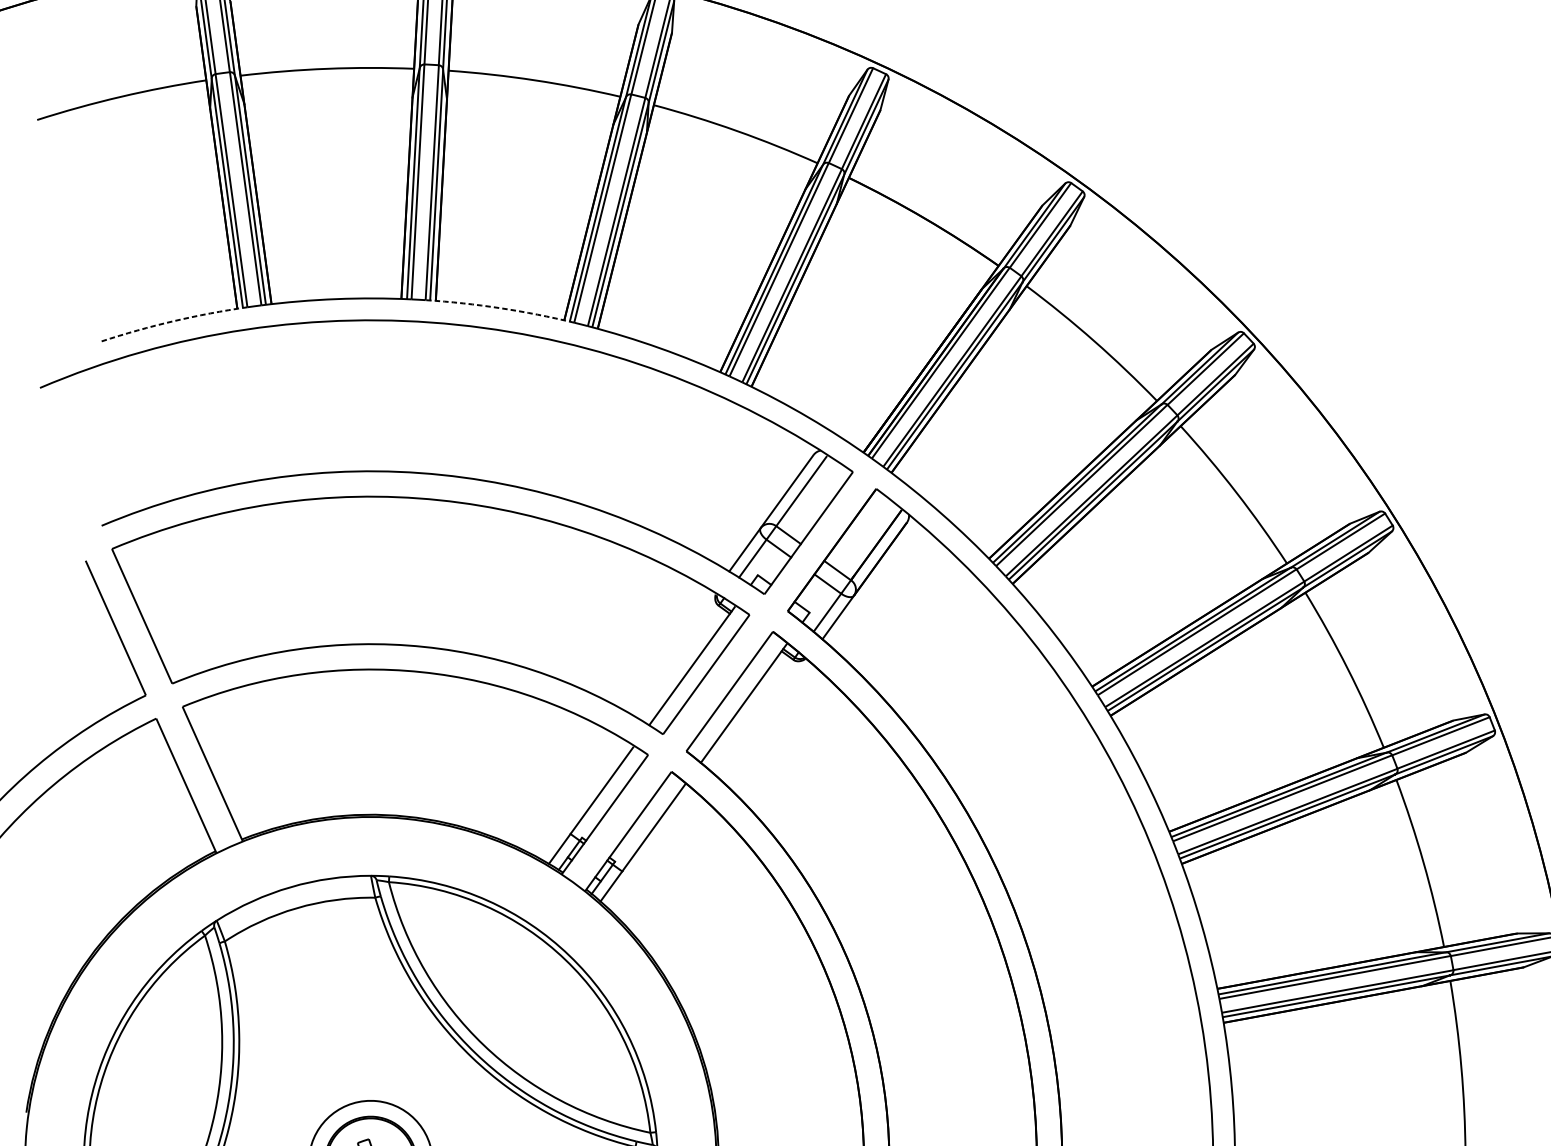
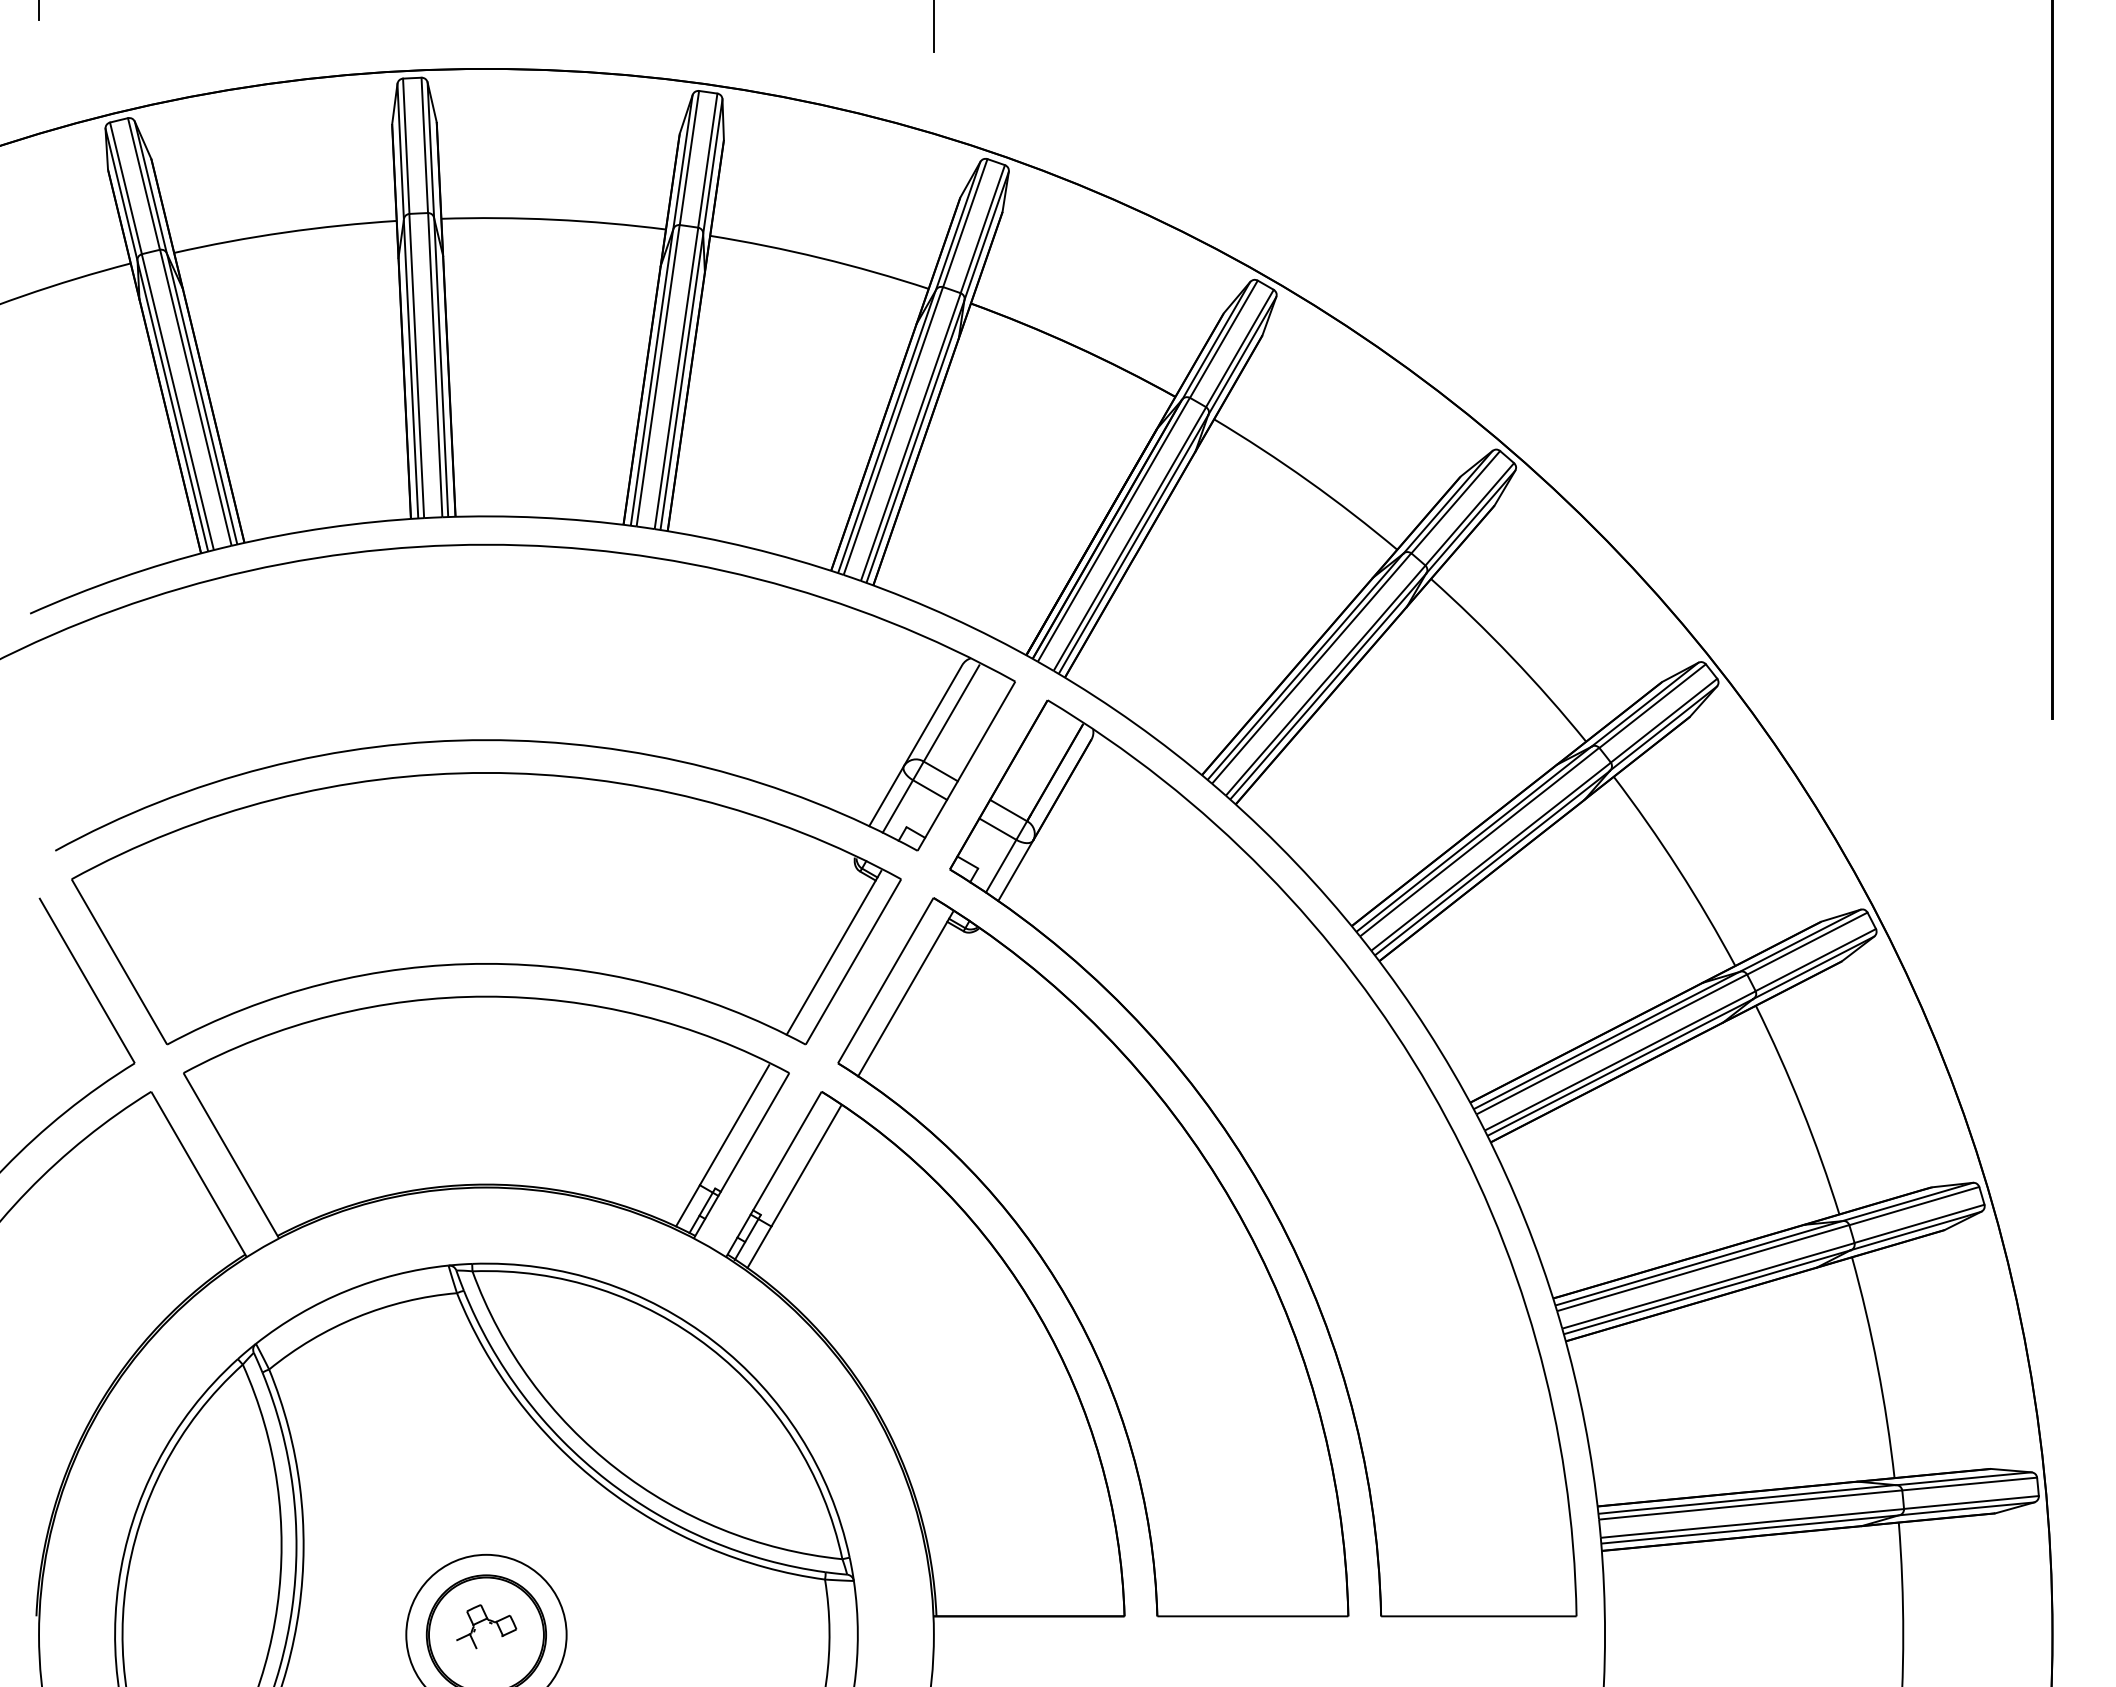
arc: (500, 308) -> (539, 517), dashed -> solid
arc: (173, 320) -> (120, 577), dashed -> solid

